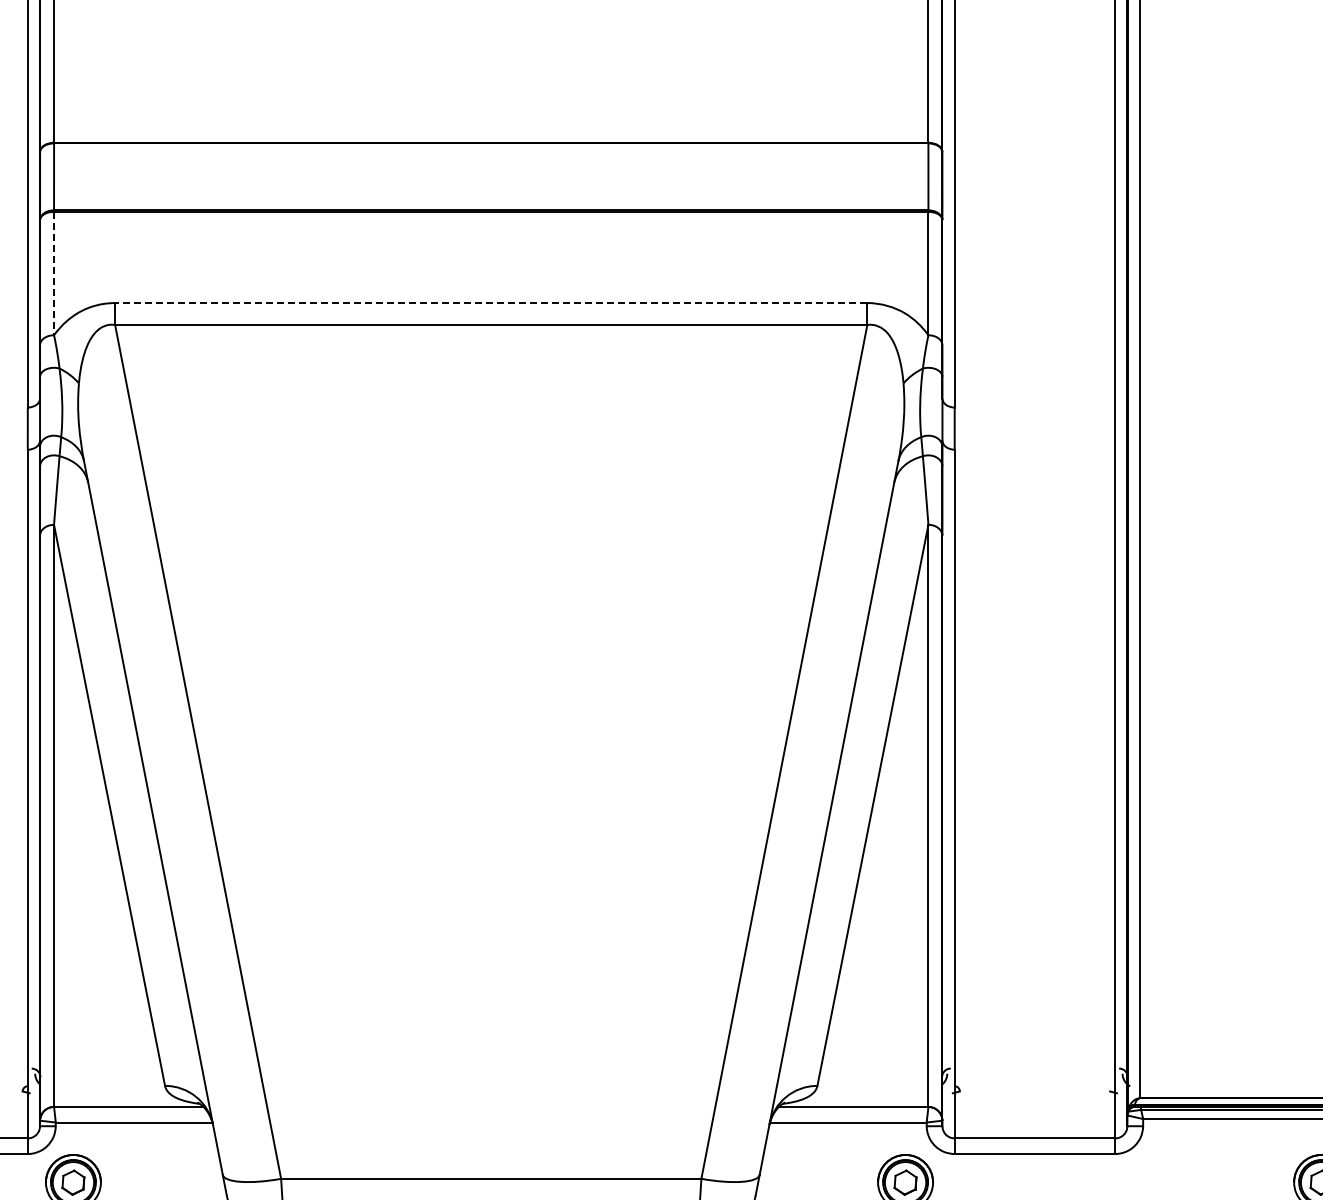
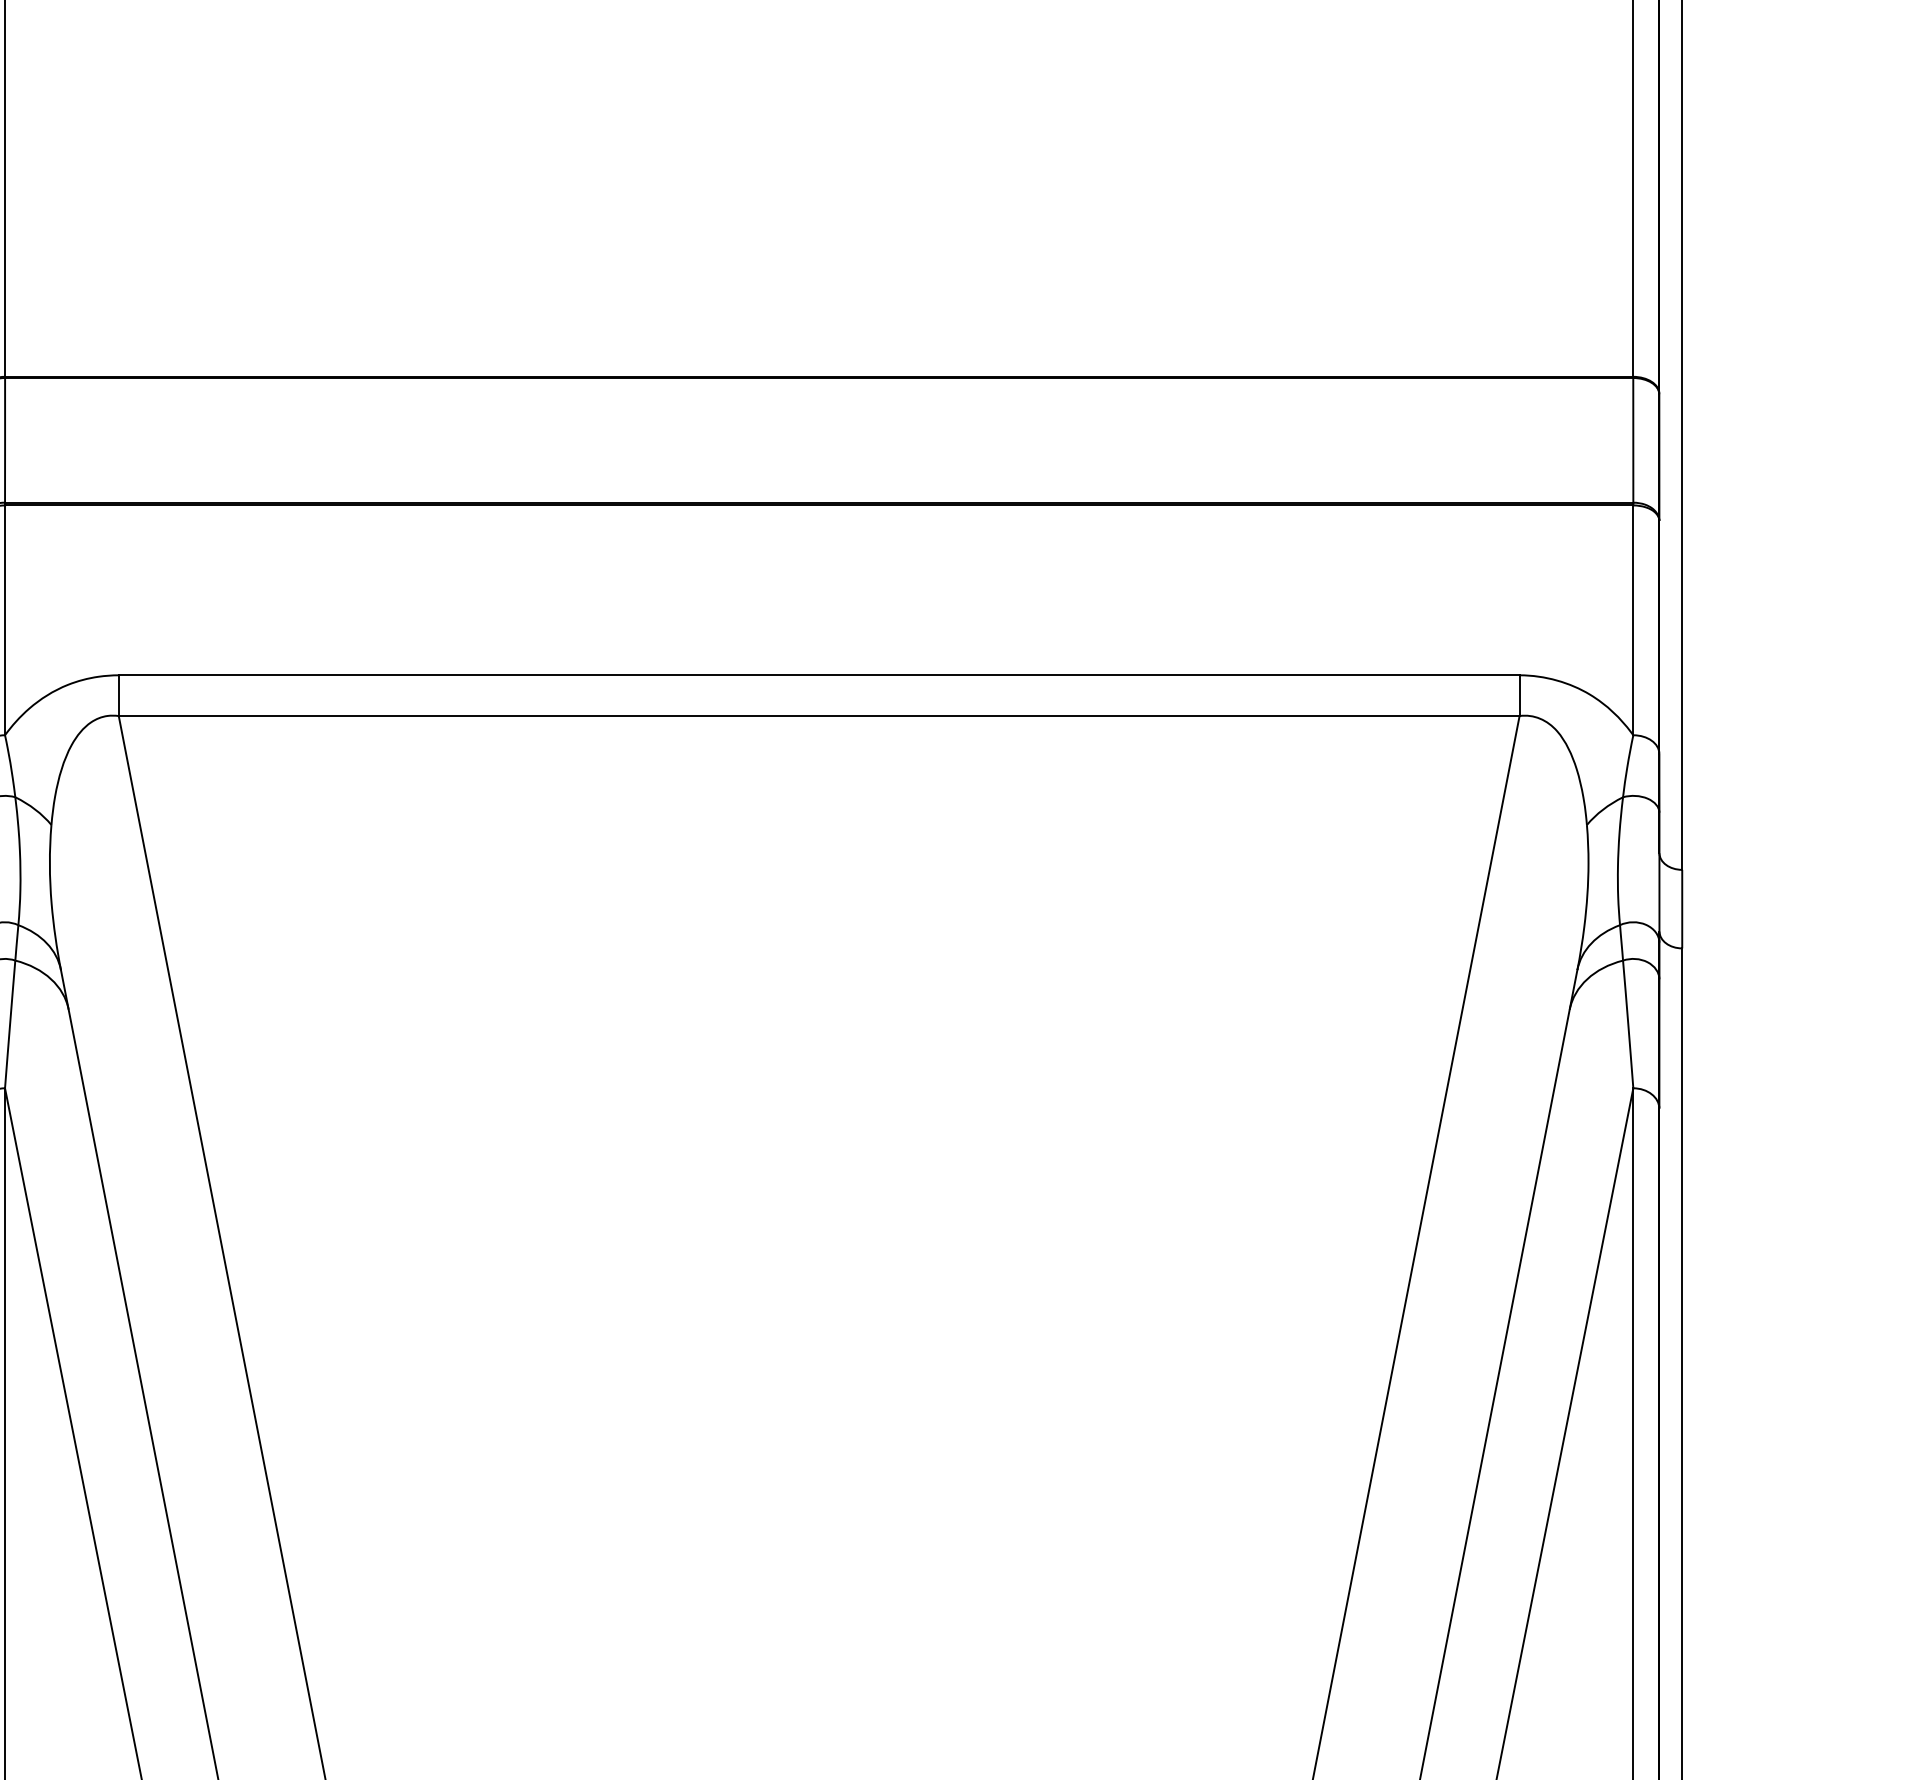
line: (54, 273) -> (5, 620), dashed -> solid
line: (490, 303) -> (817, 676), dashed -> solid

